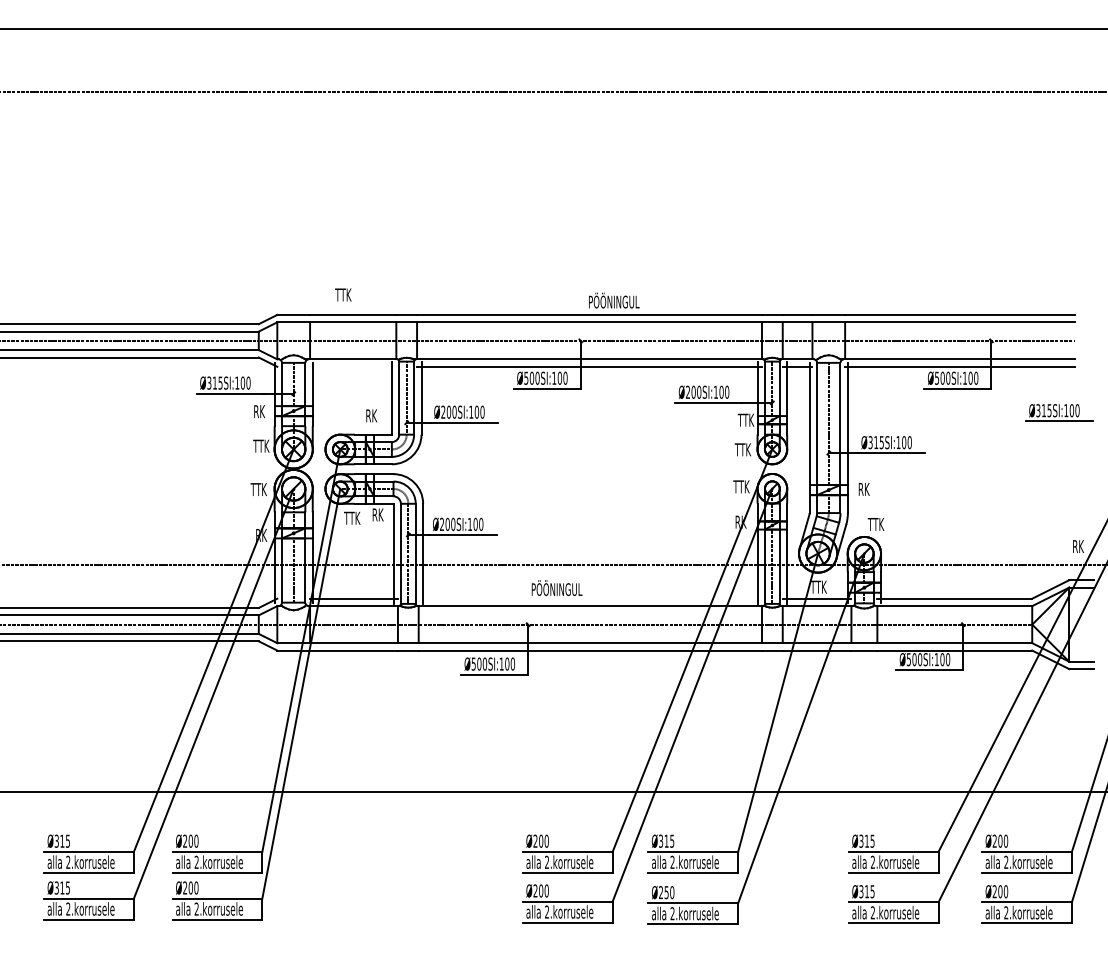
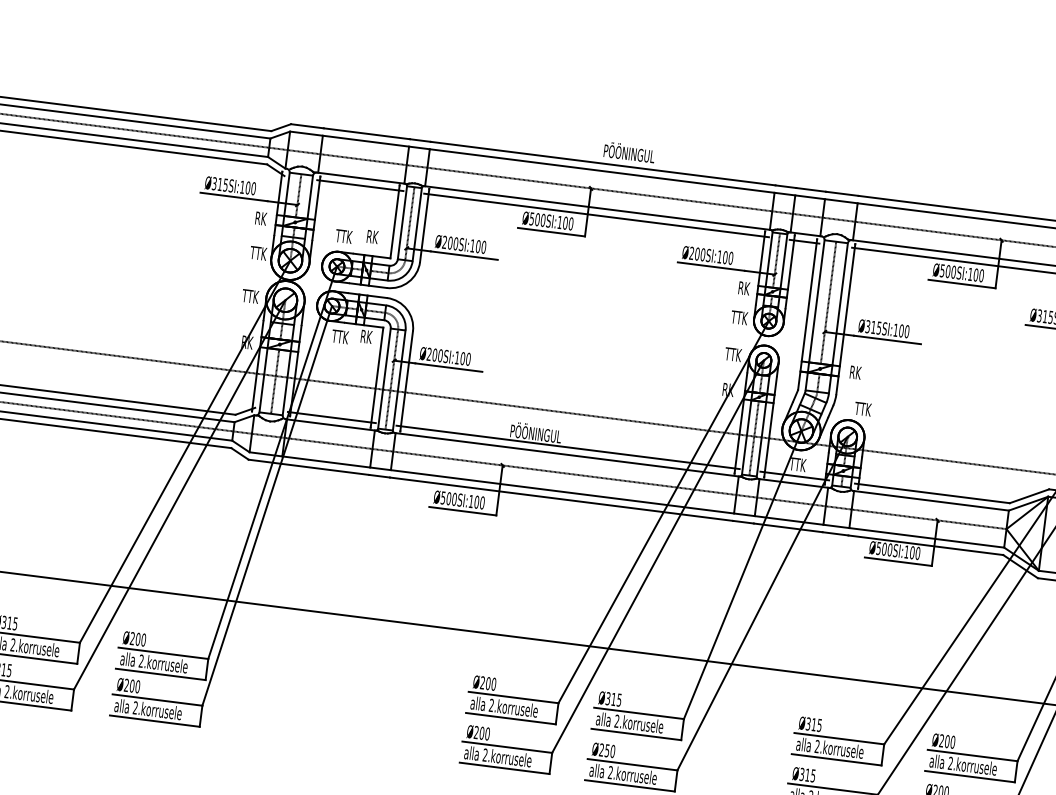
text: (343, 294) -> (344, 236), moved
line: (353, 366) -> (360, 185), added
text: (745, 419) -> (745, 287), TTK -> RK
line: (589, 598) -> (567, 447), added

